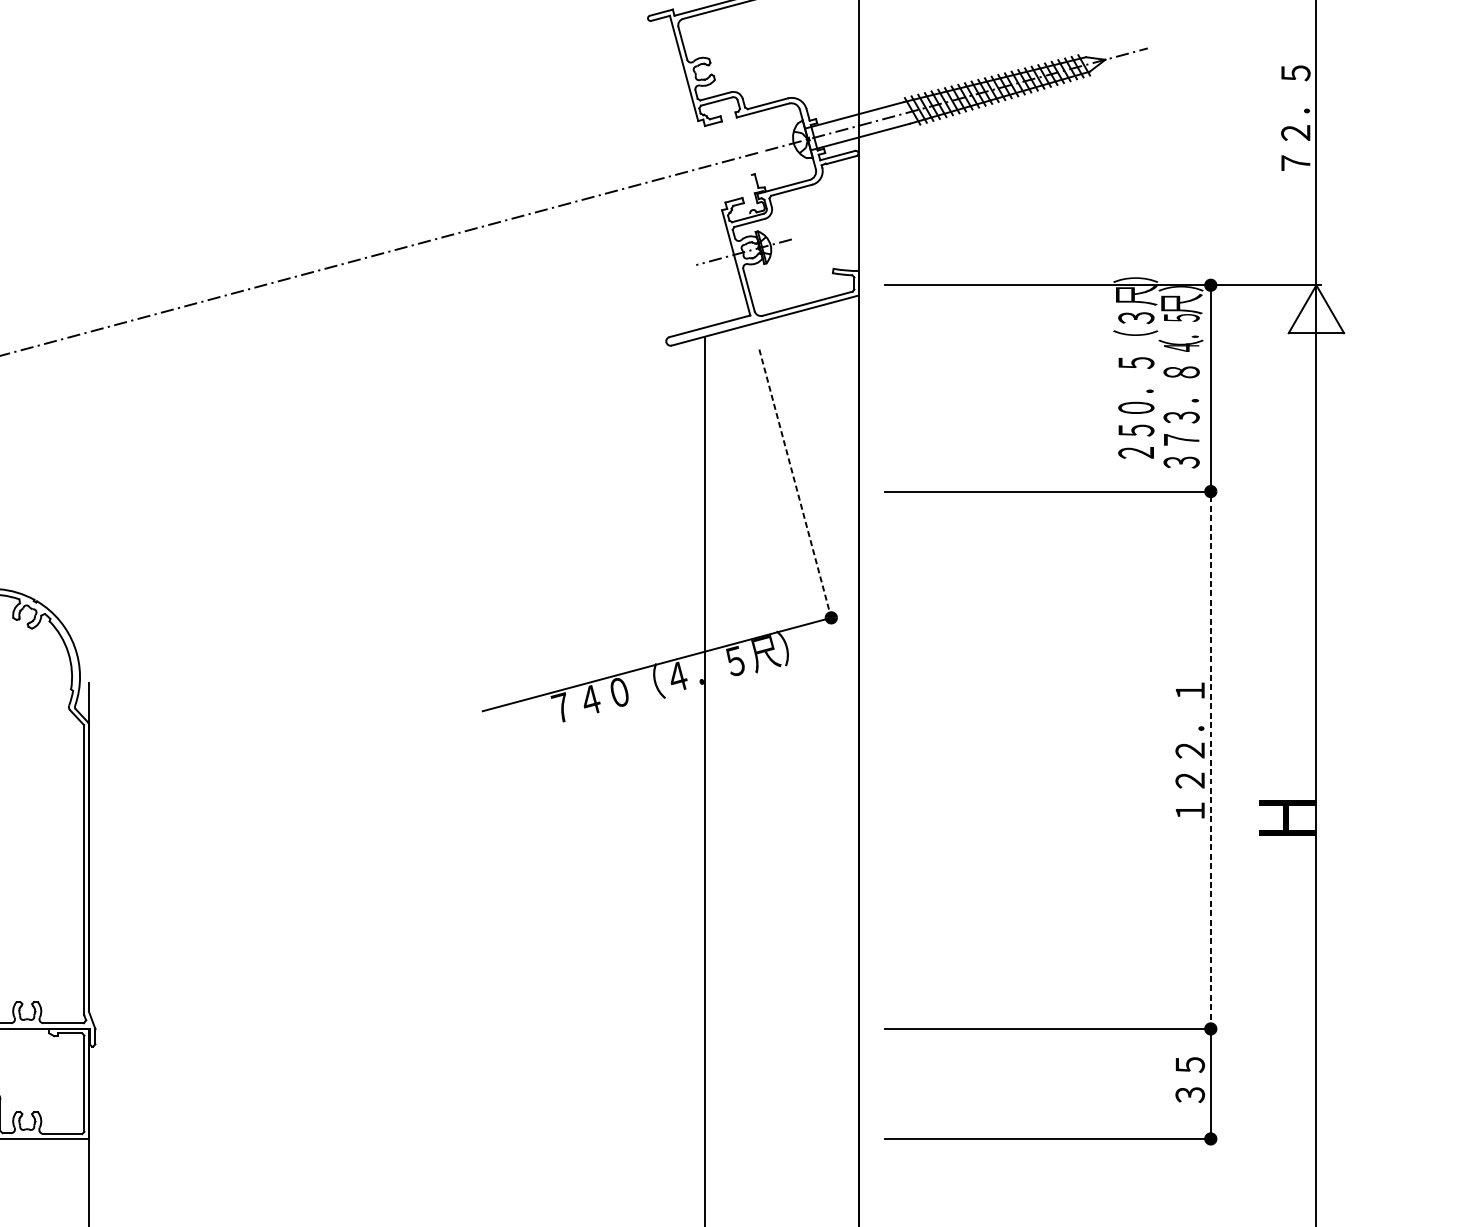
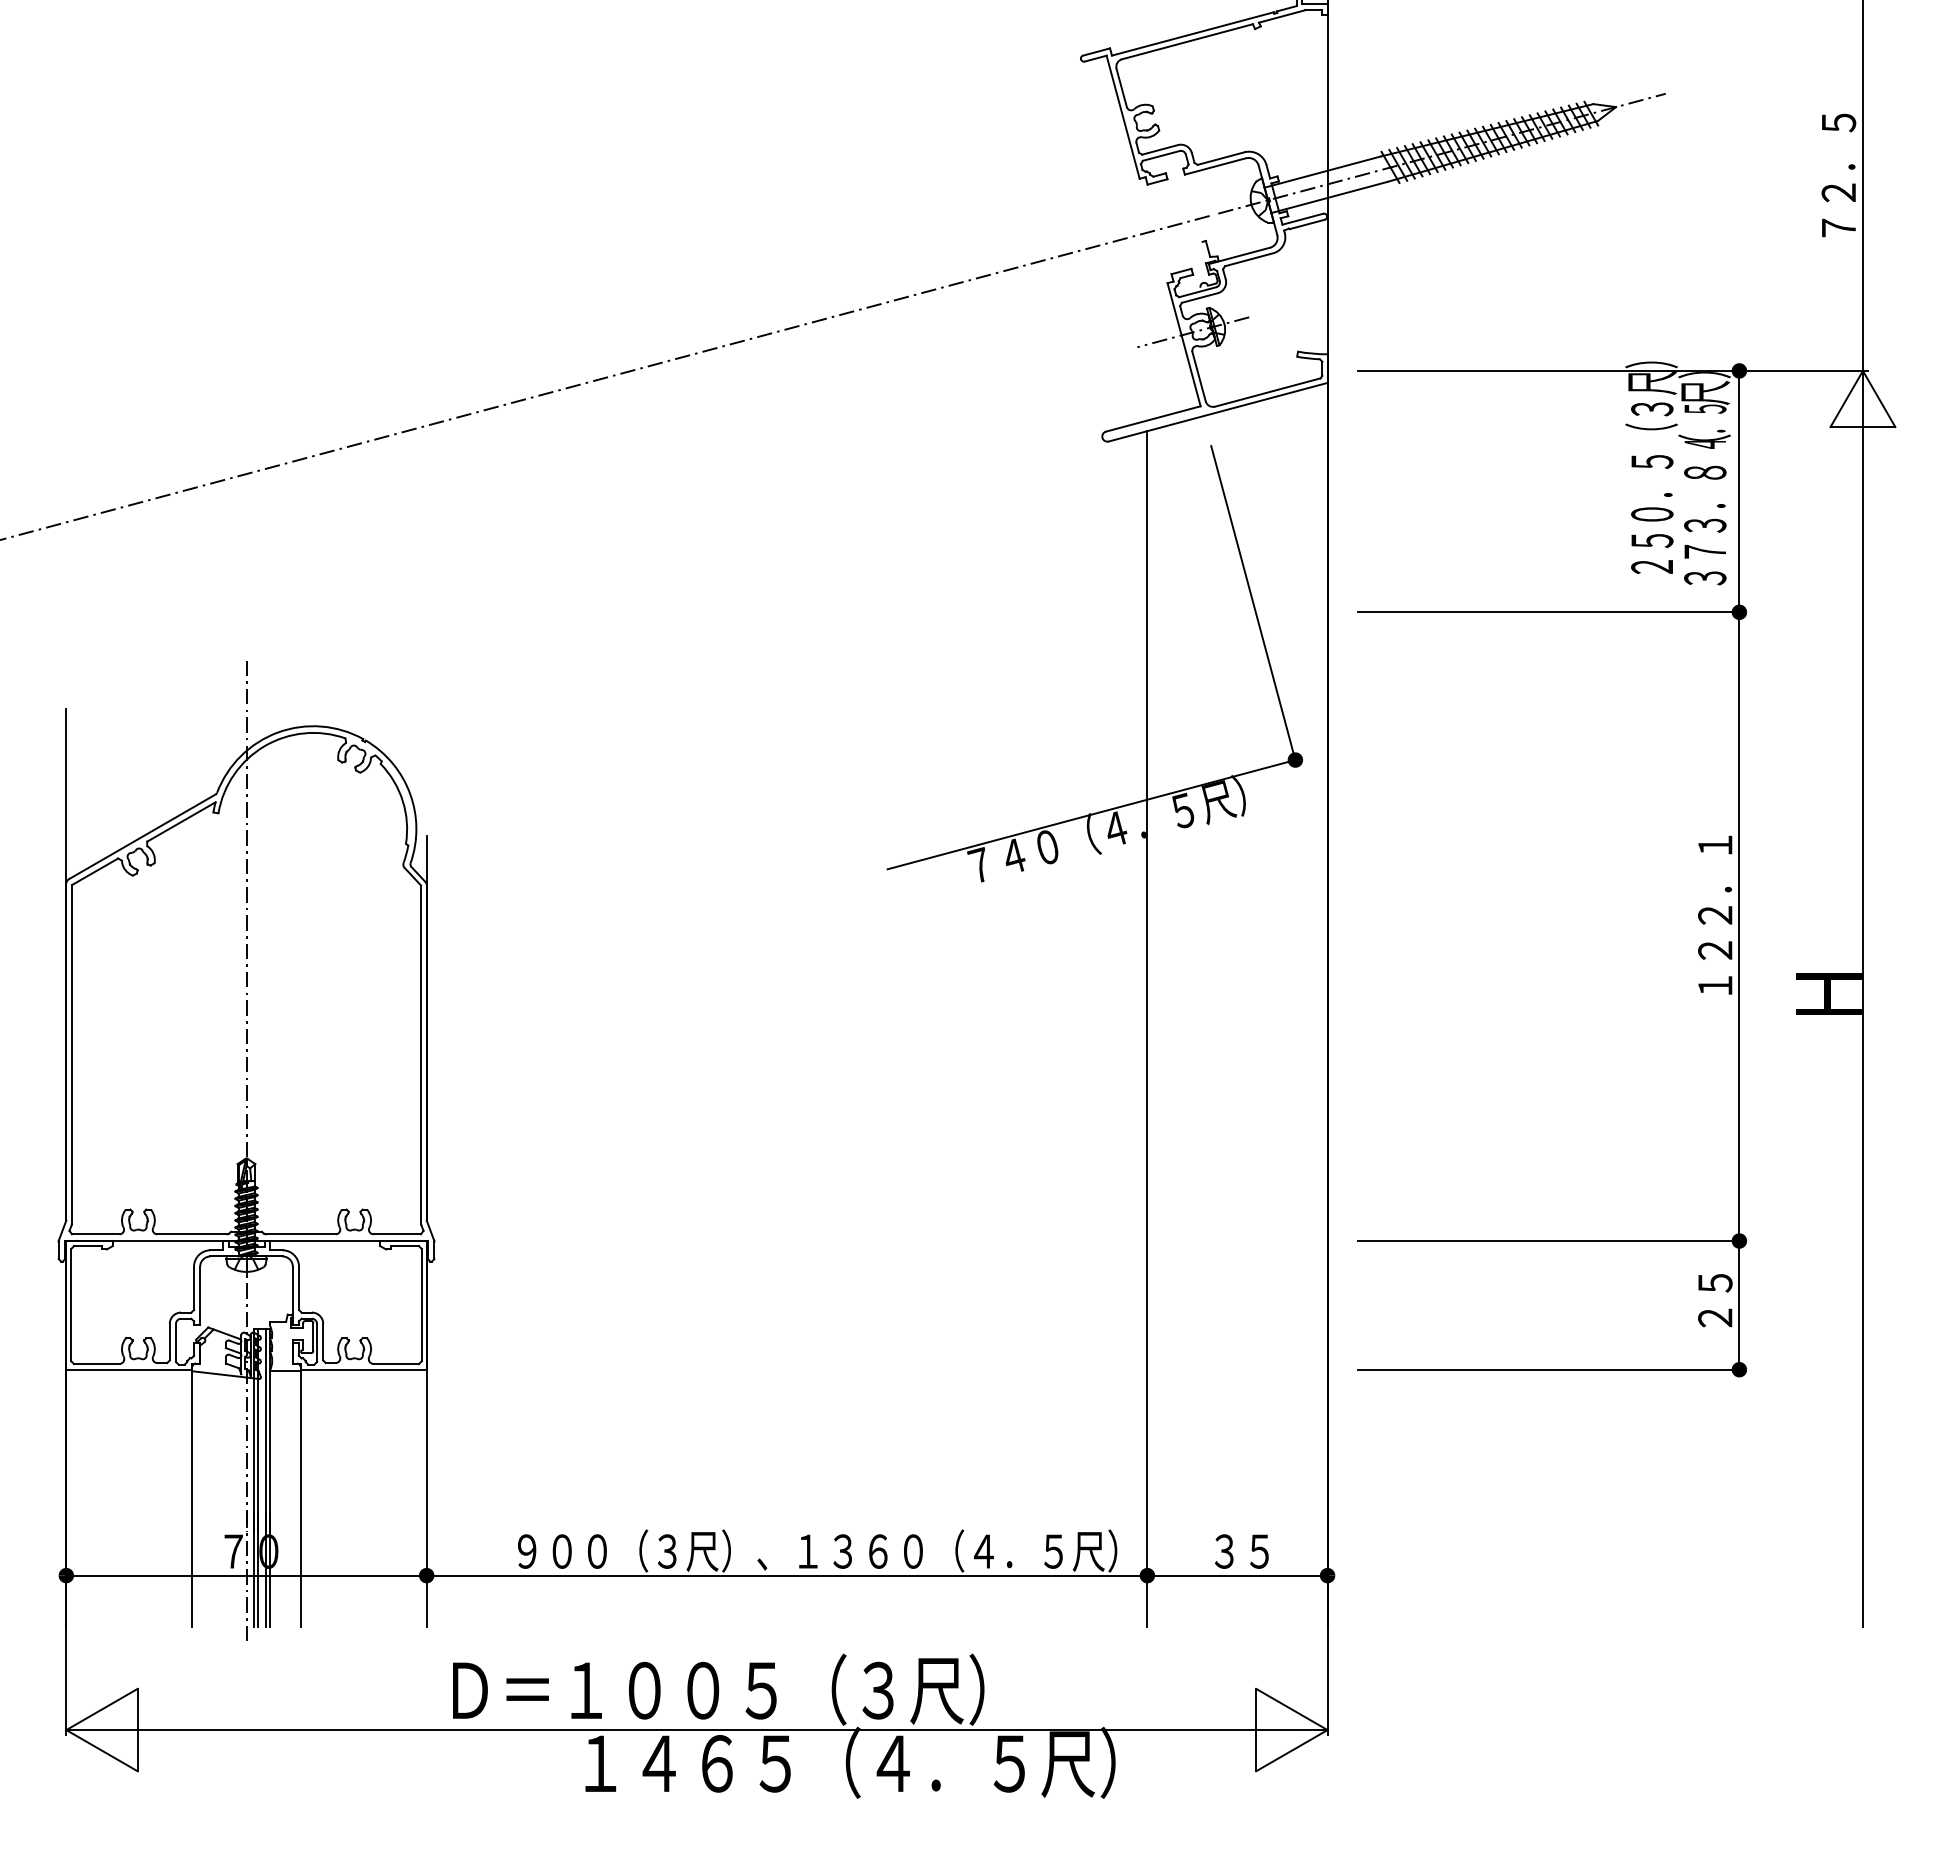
line: (796, 486) -> (1254, 606), dashed -> solid
line: (1210, 760) -> (1739, 926), dashed -> solid
text: (1190, 1094) -> (1715, 1317), ３５ -> ２５

